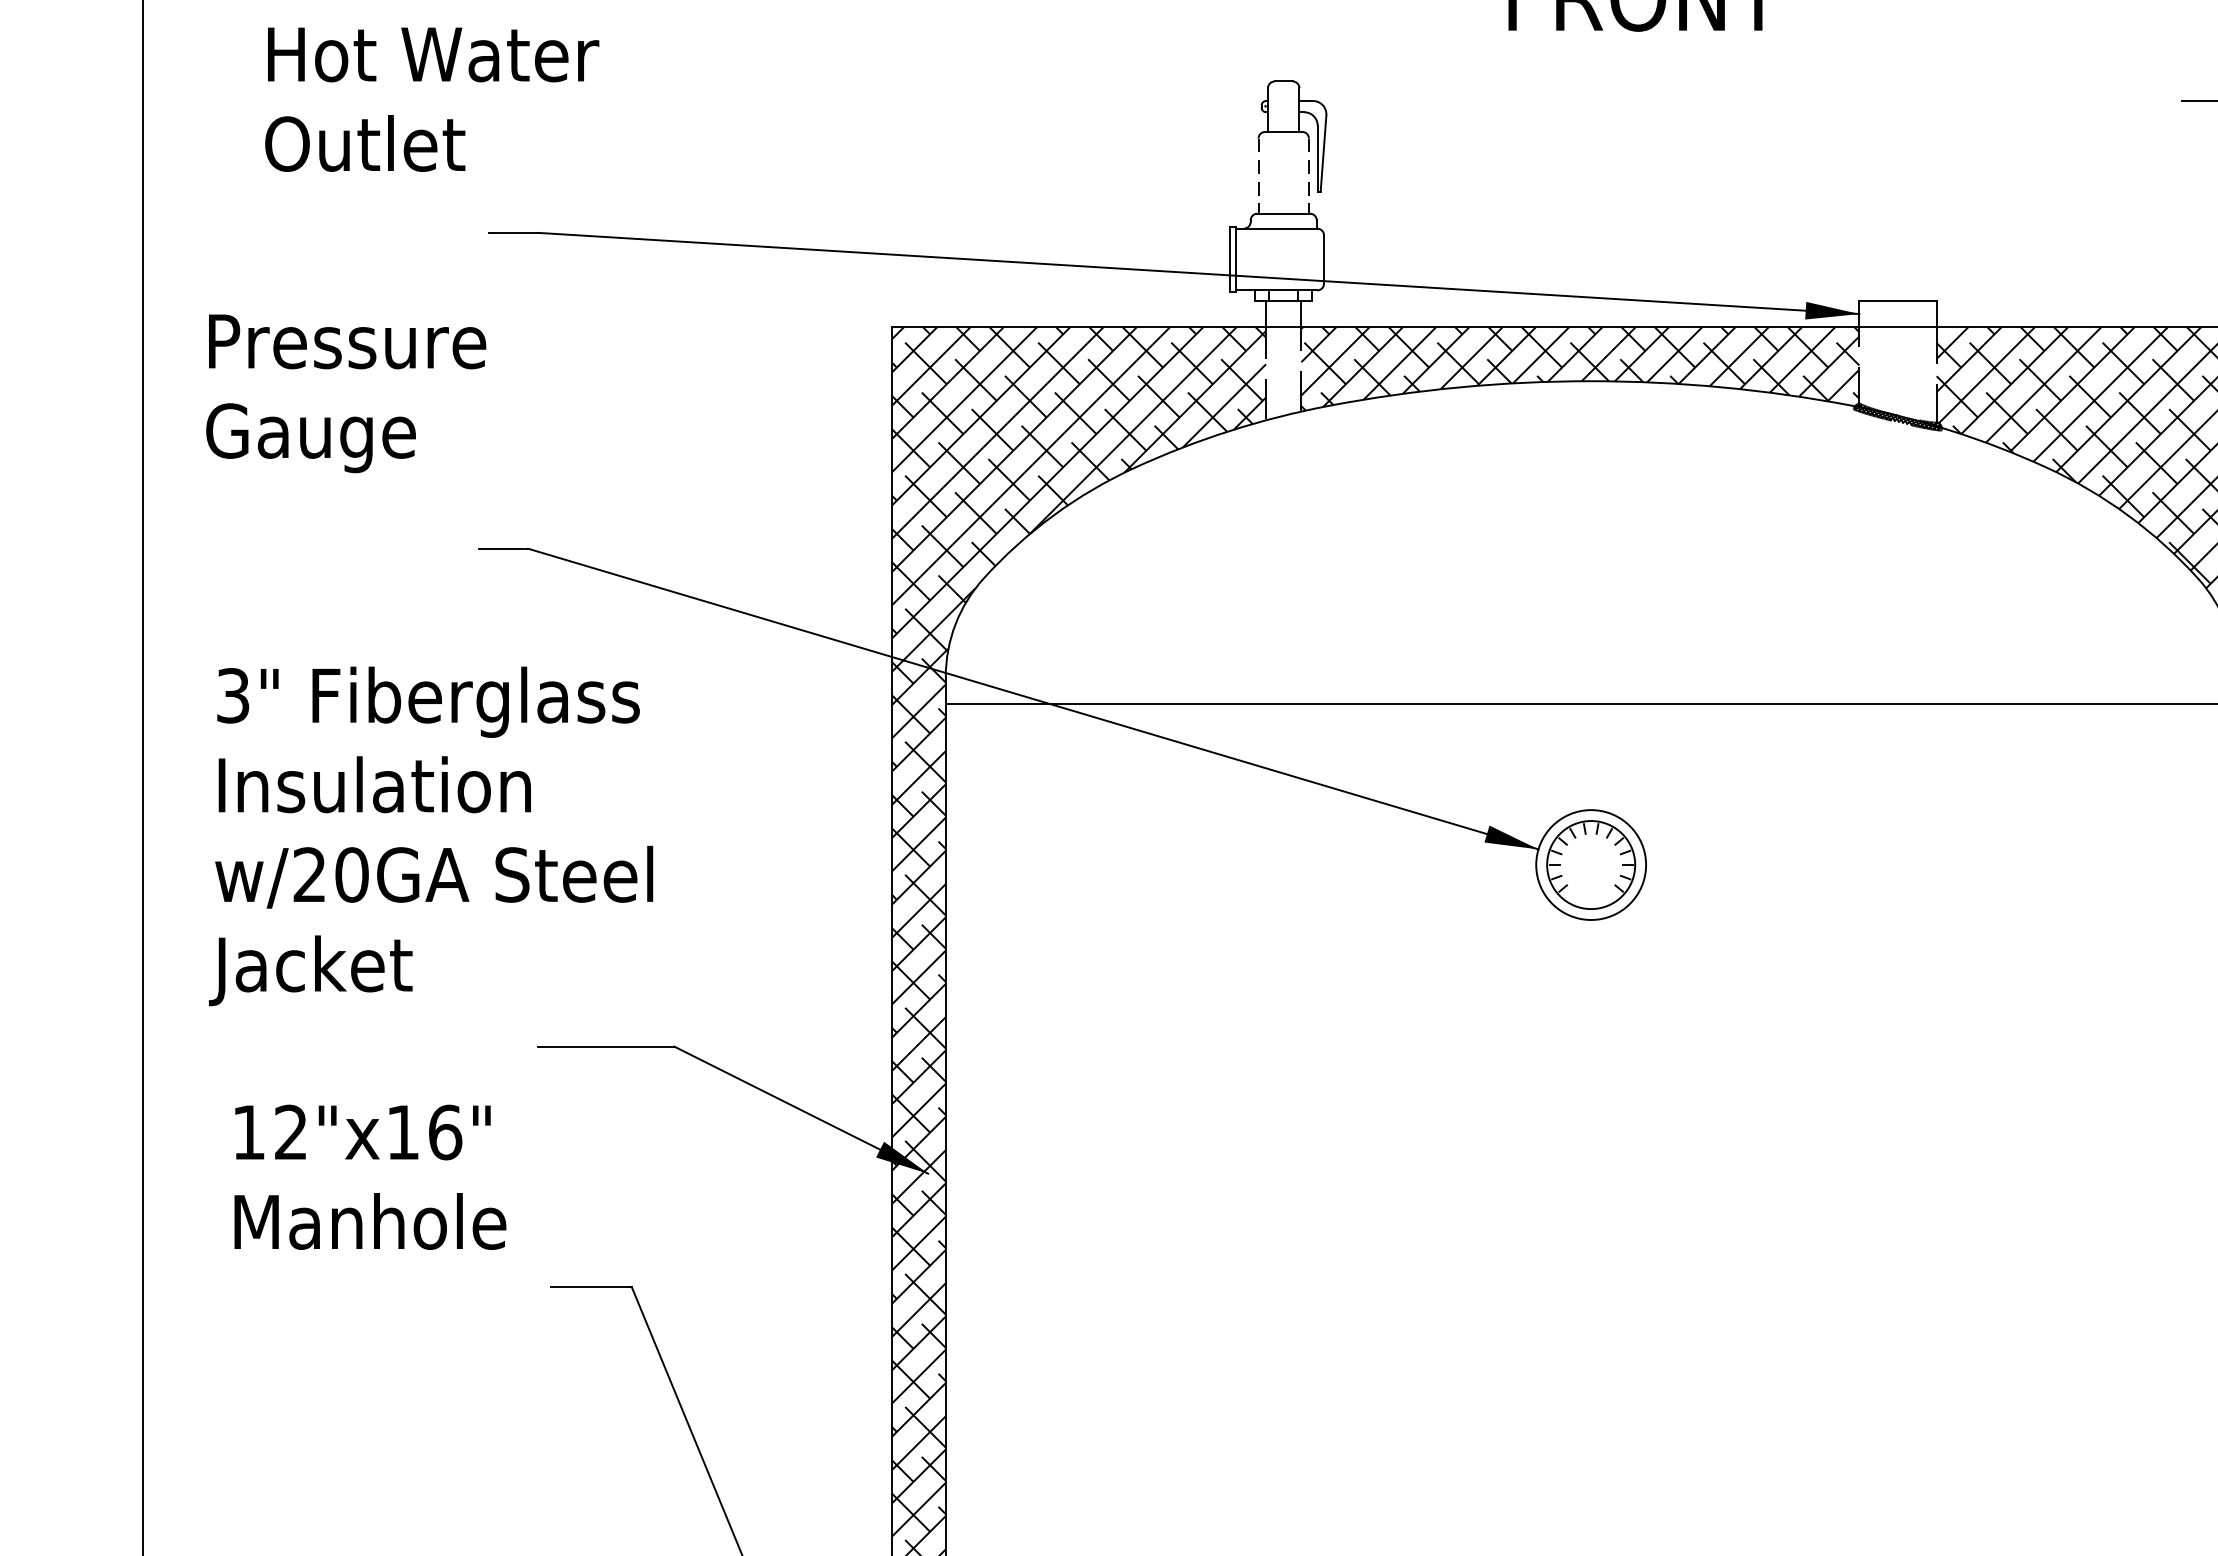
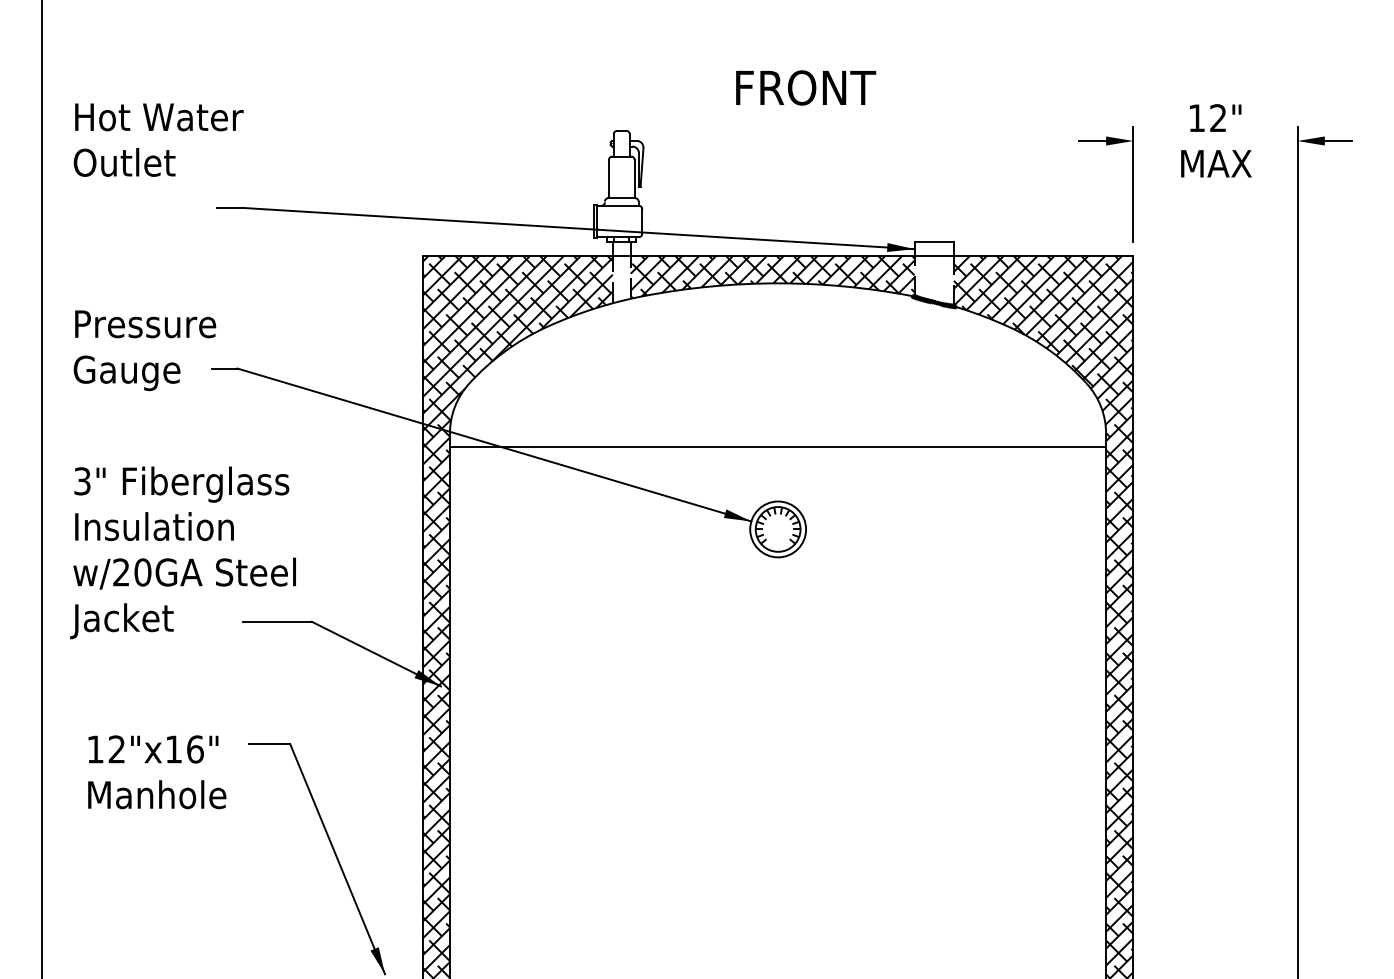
text: (431, 98) -> (158, 139), moved
line: (1257, 176) -> (608, 179), dashed -> solid
line: (1308, 176) -> (634, 179), dashed -> solid
text: (345, 393) -> (144, 350), moved
text: (429, 835) -> (182, 552), moved
text: (370, 1177) -> (157, 772), moved

